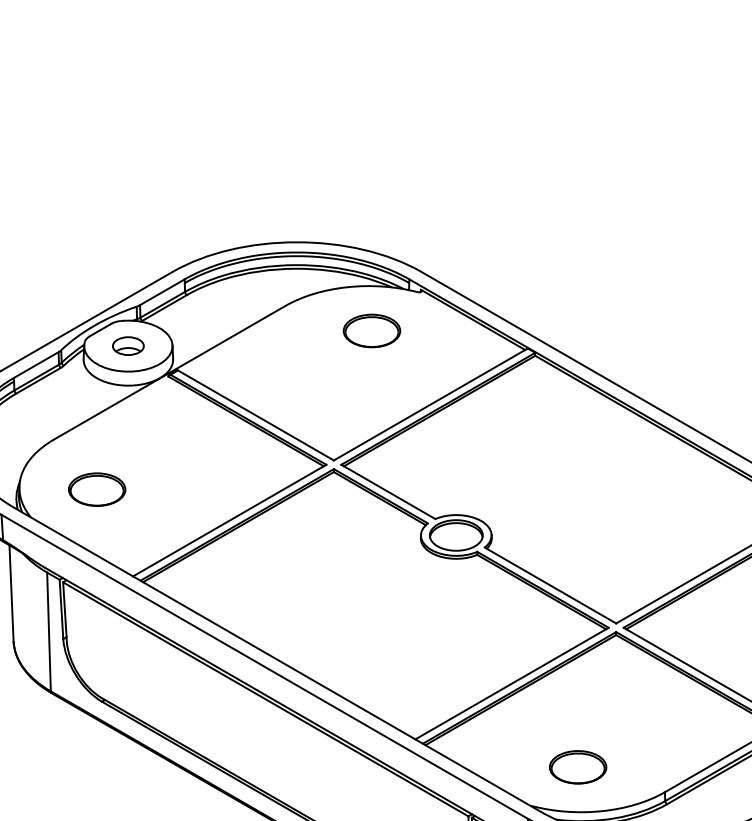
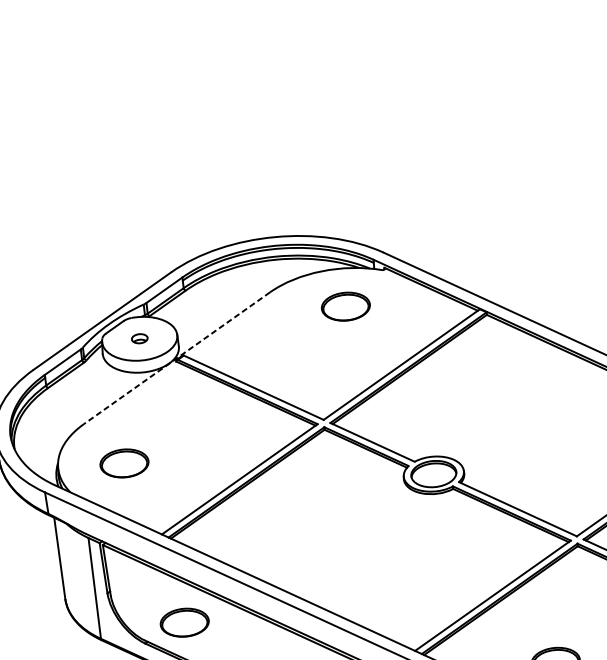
part: (128, 345) -> (139, 338), size x0.6
line: (169, 373) -> (176, 358), solid -> dashed
part: (150, 681) -> (185, 622), added

